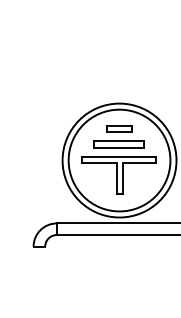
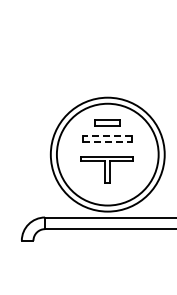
line: (119, 141) -> (107, 135), solid -> dashed
line: (119, 147) -> (107, 141), solid -> dashed
part: (118, 175) -> (106, 169), size x0.7

